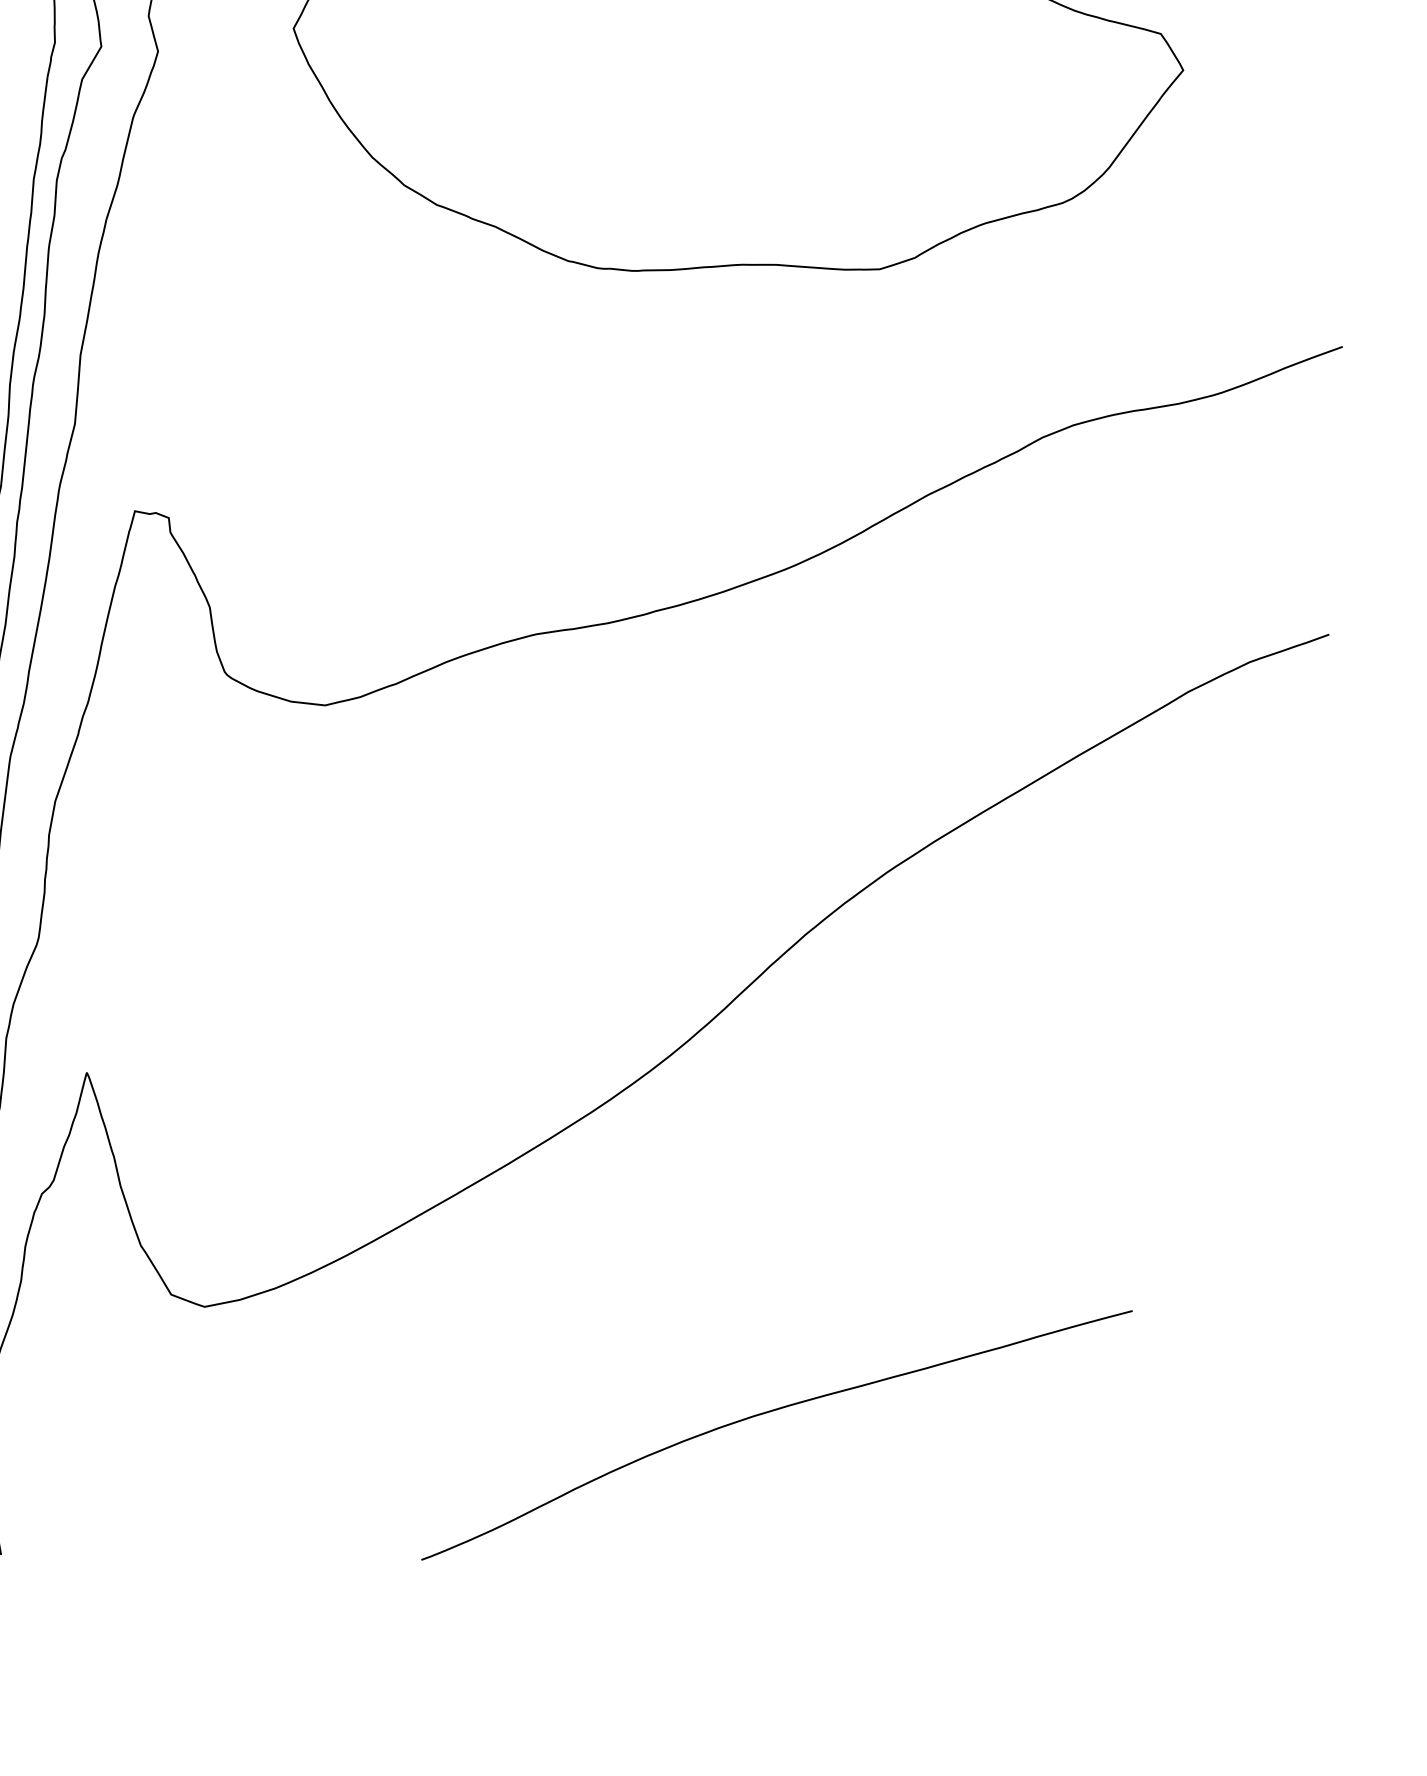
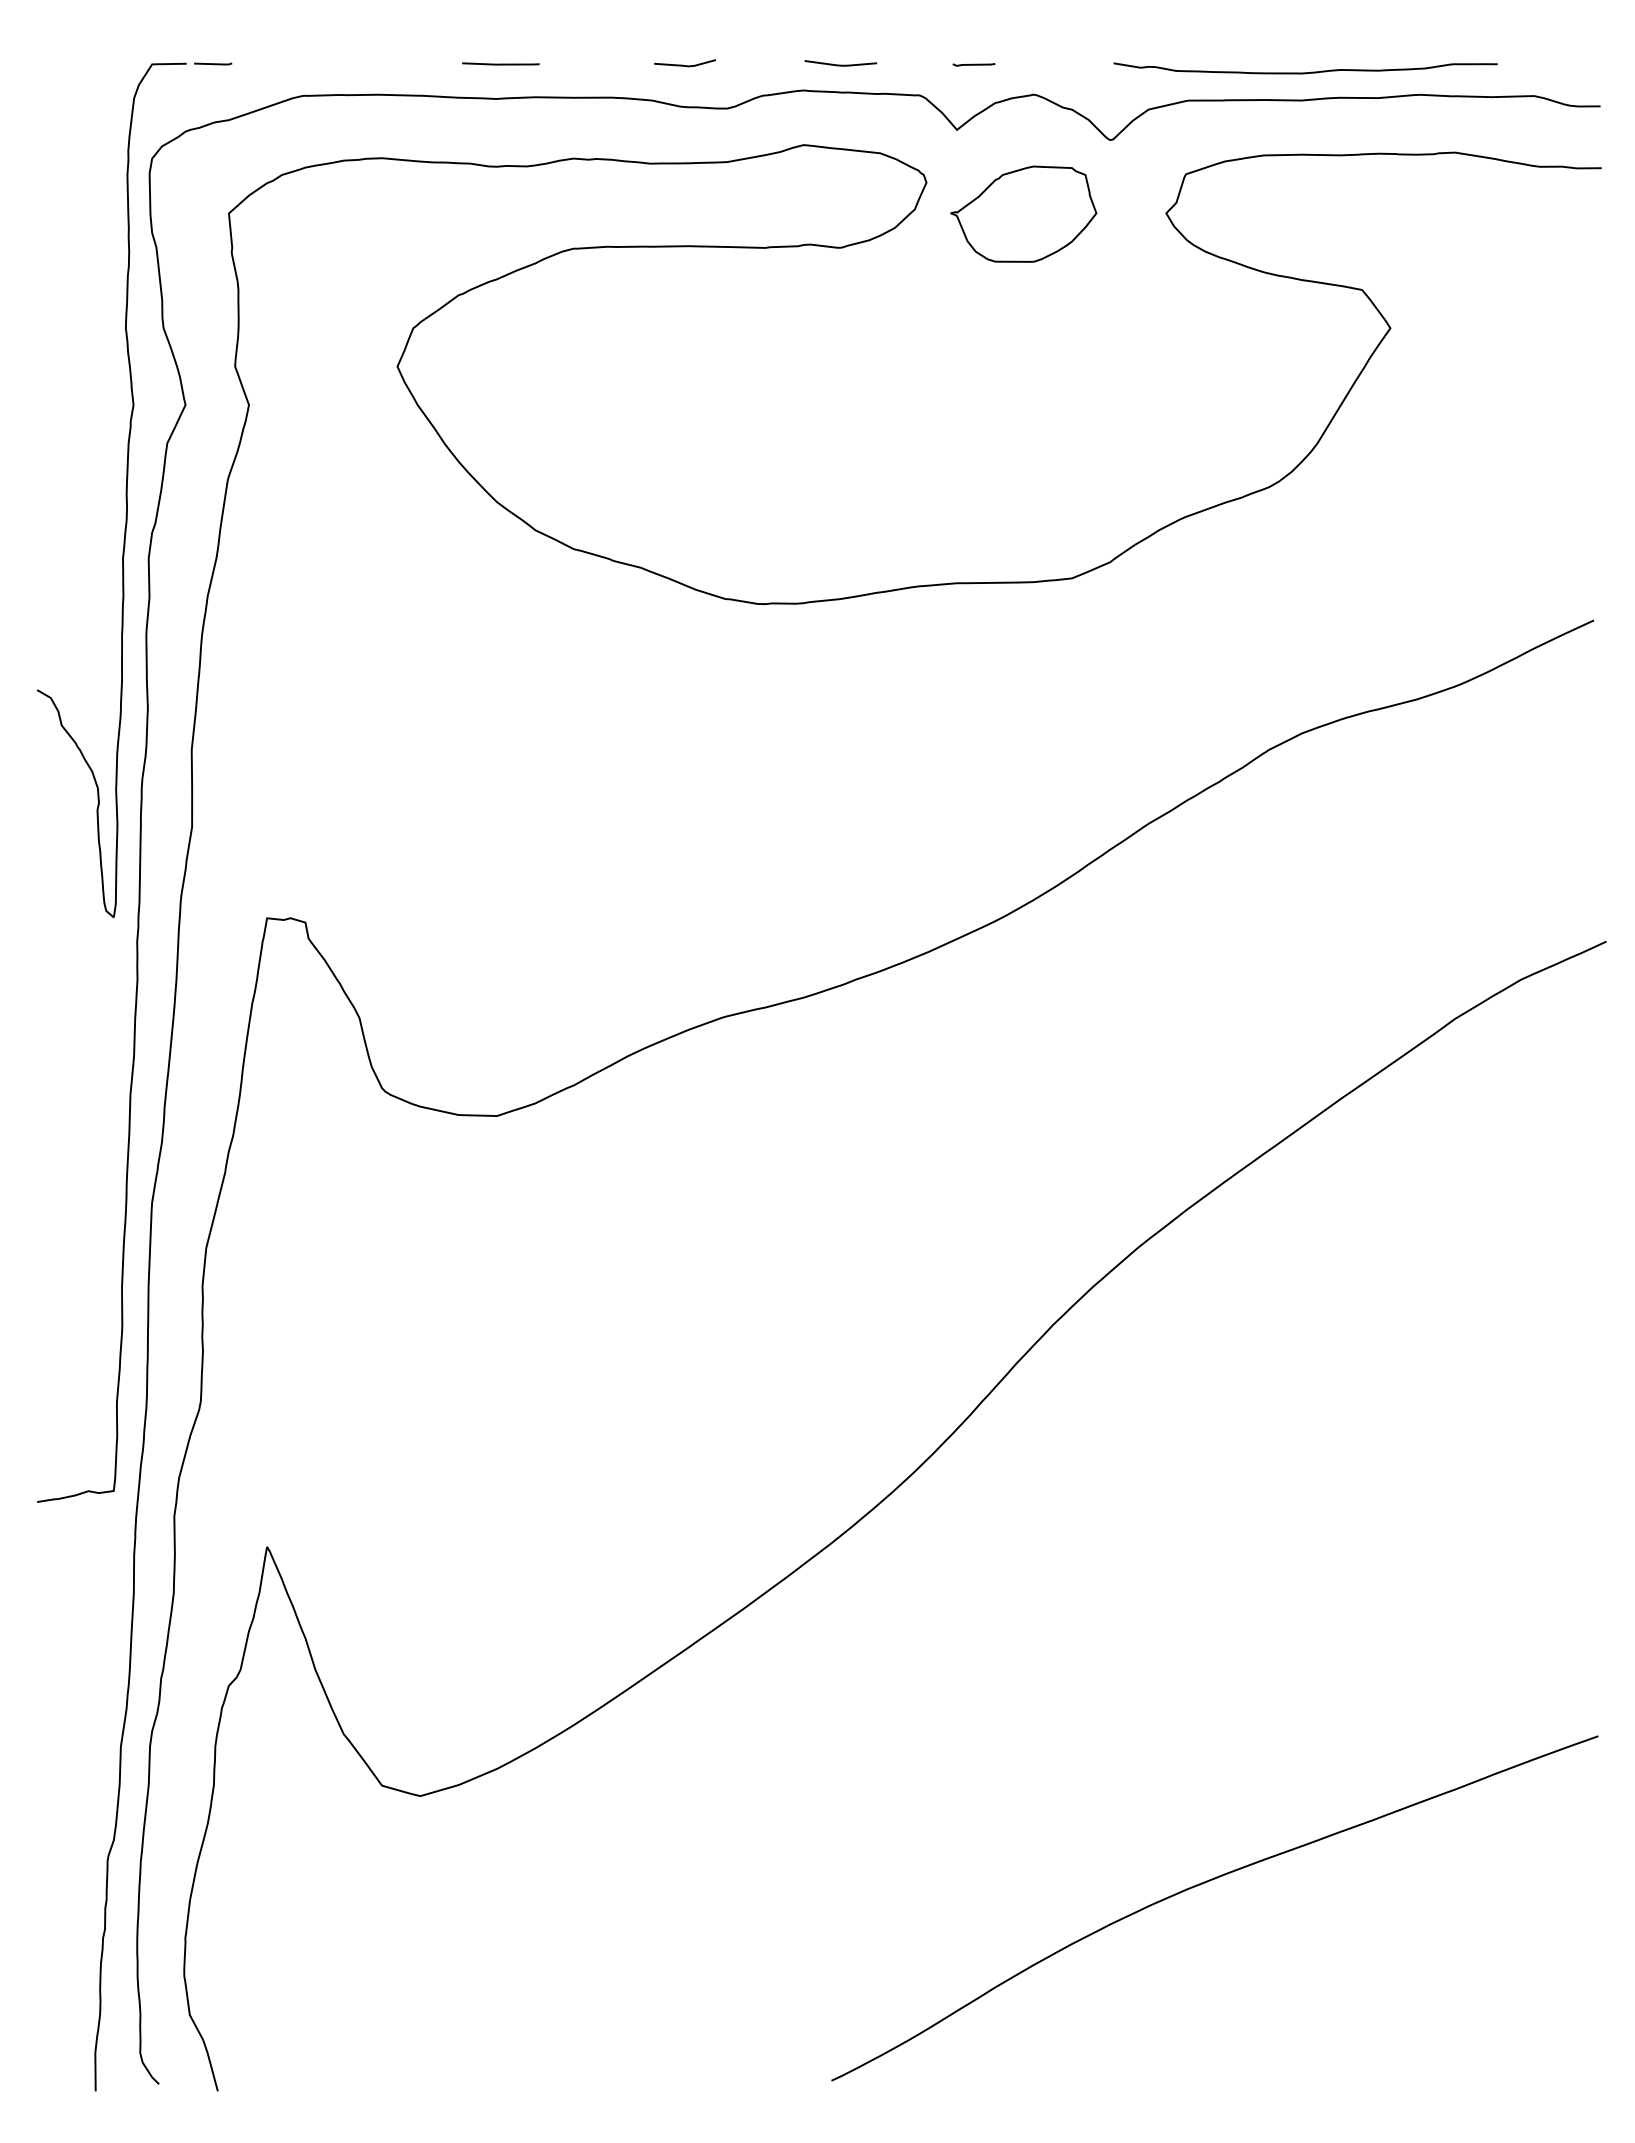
curve: (770, 1412) -> (1205, 1883), moved

